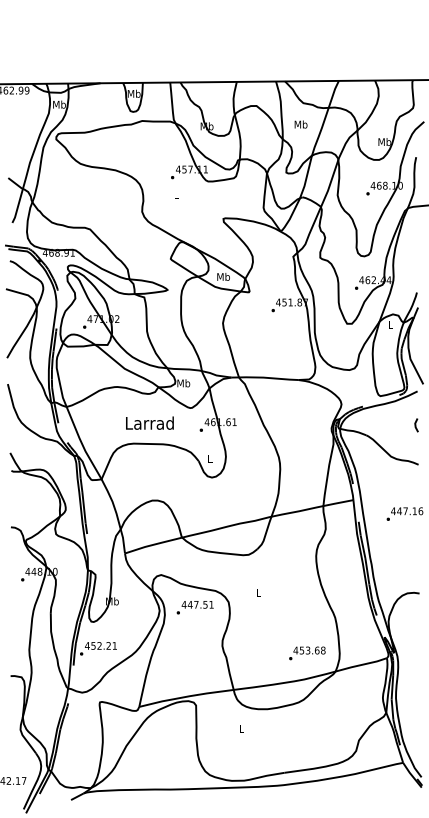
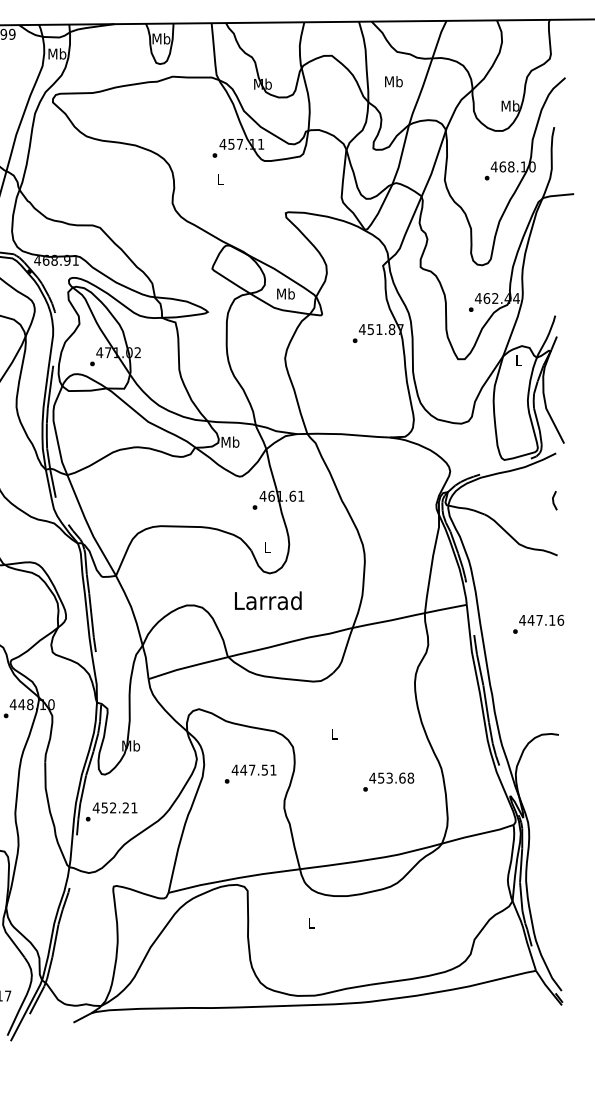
text: (149, 422) -> (267, 599), moved
text: (194, 607) -> (249, 773), moved
text: (307, 653) -> (388, 782), moved

